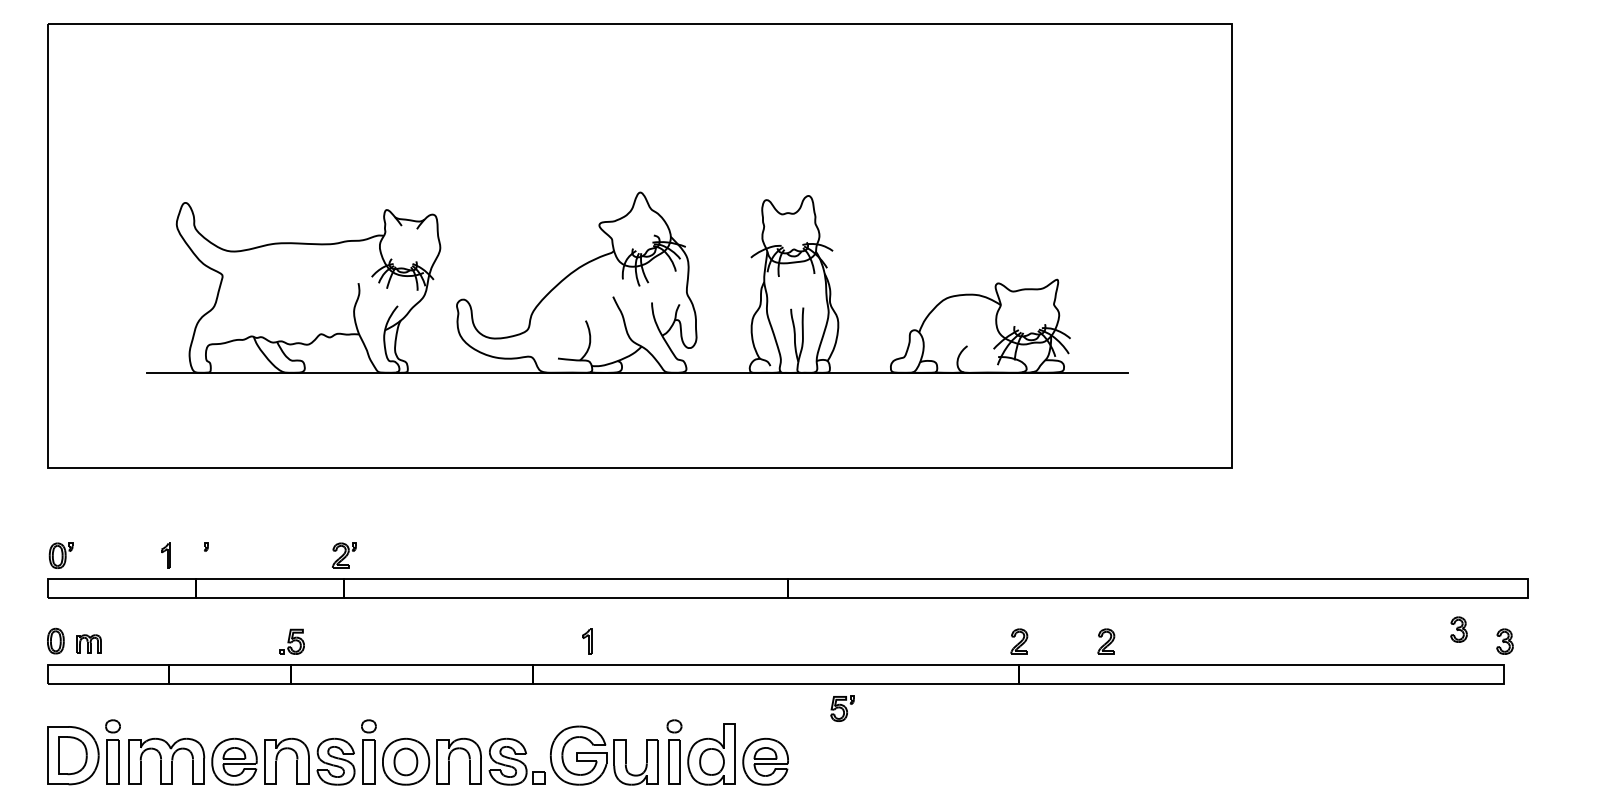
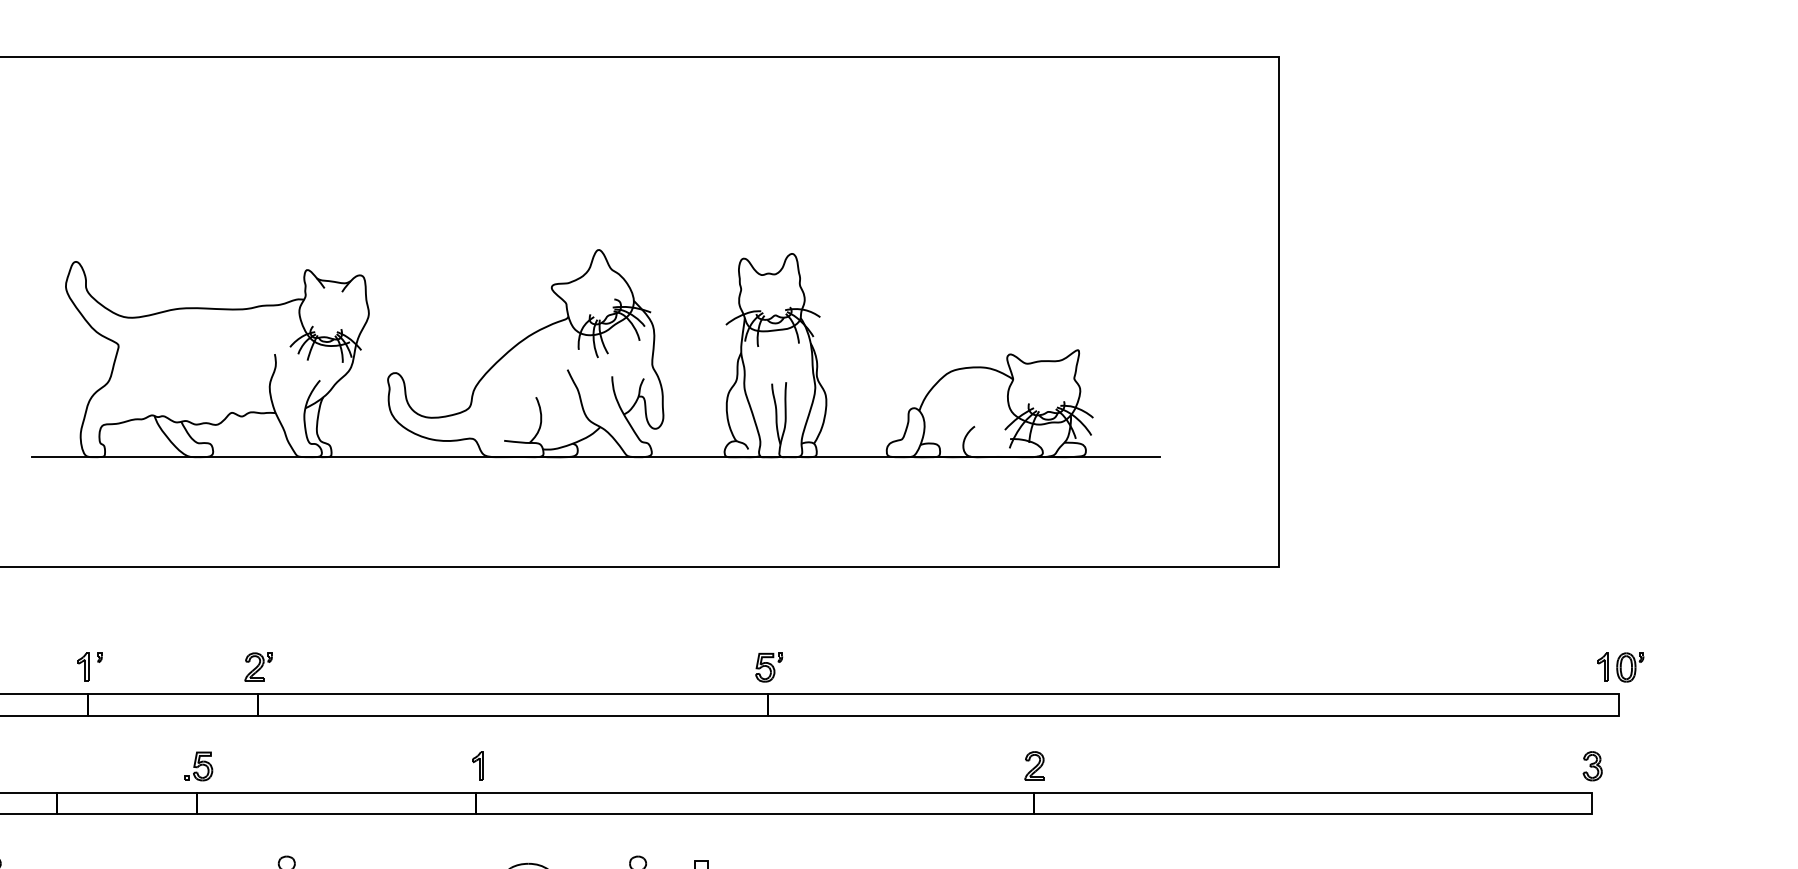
part: (165, 555) -> (82, 667), moved
part: (1529, 555) -> (1620, 667), added
part: (1458, 629) -> (1539, 752), removed
part: (587, 641) -> (478, 766), moved
part: (1106, 641) -> (1134, 766), removed
part: (842, 708) -> (769, 667), moved

